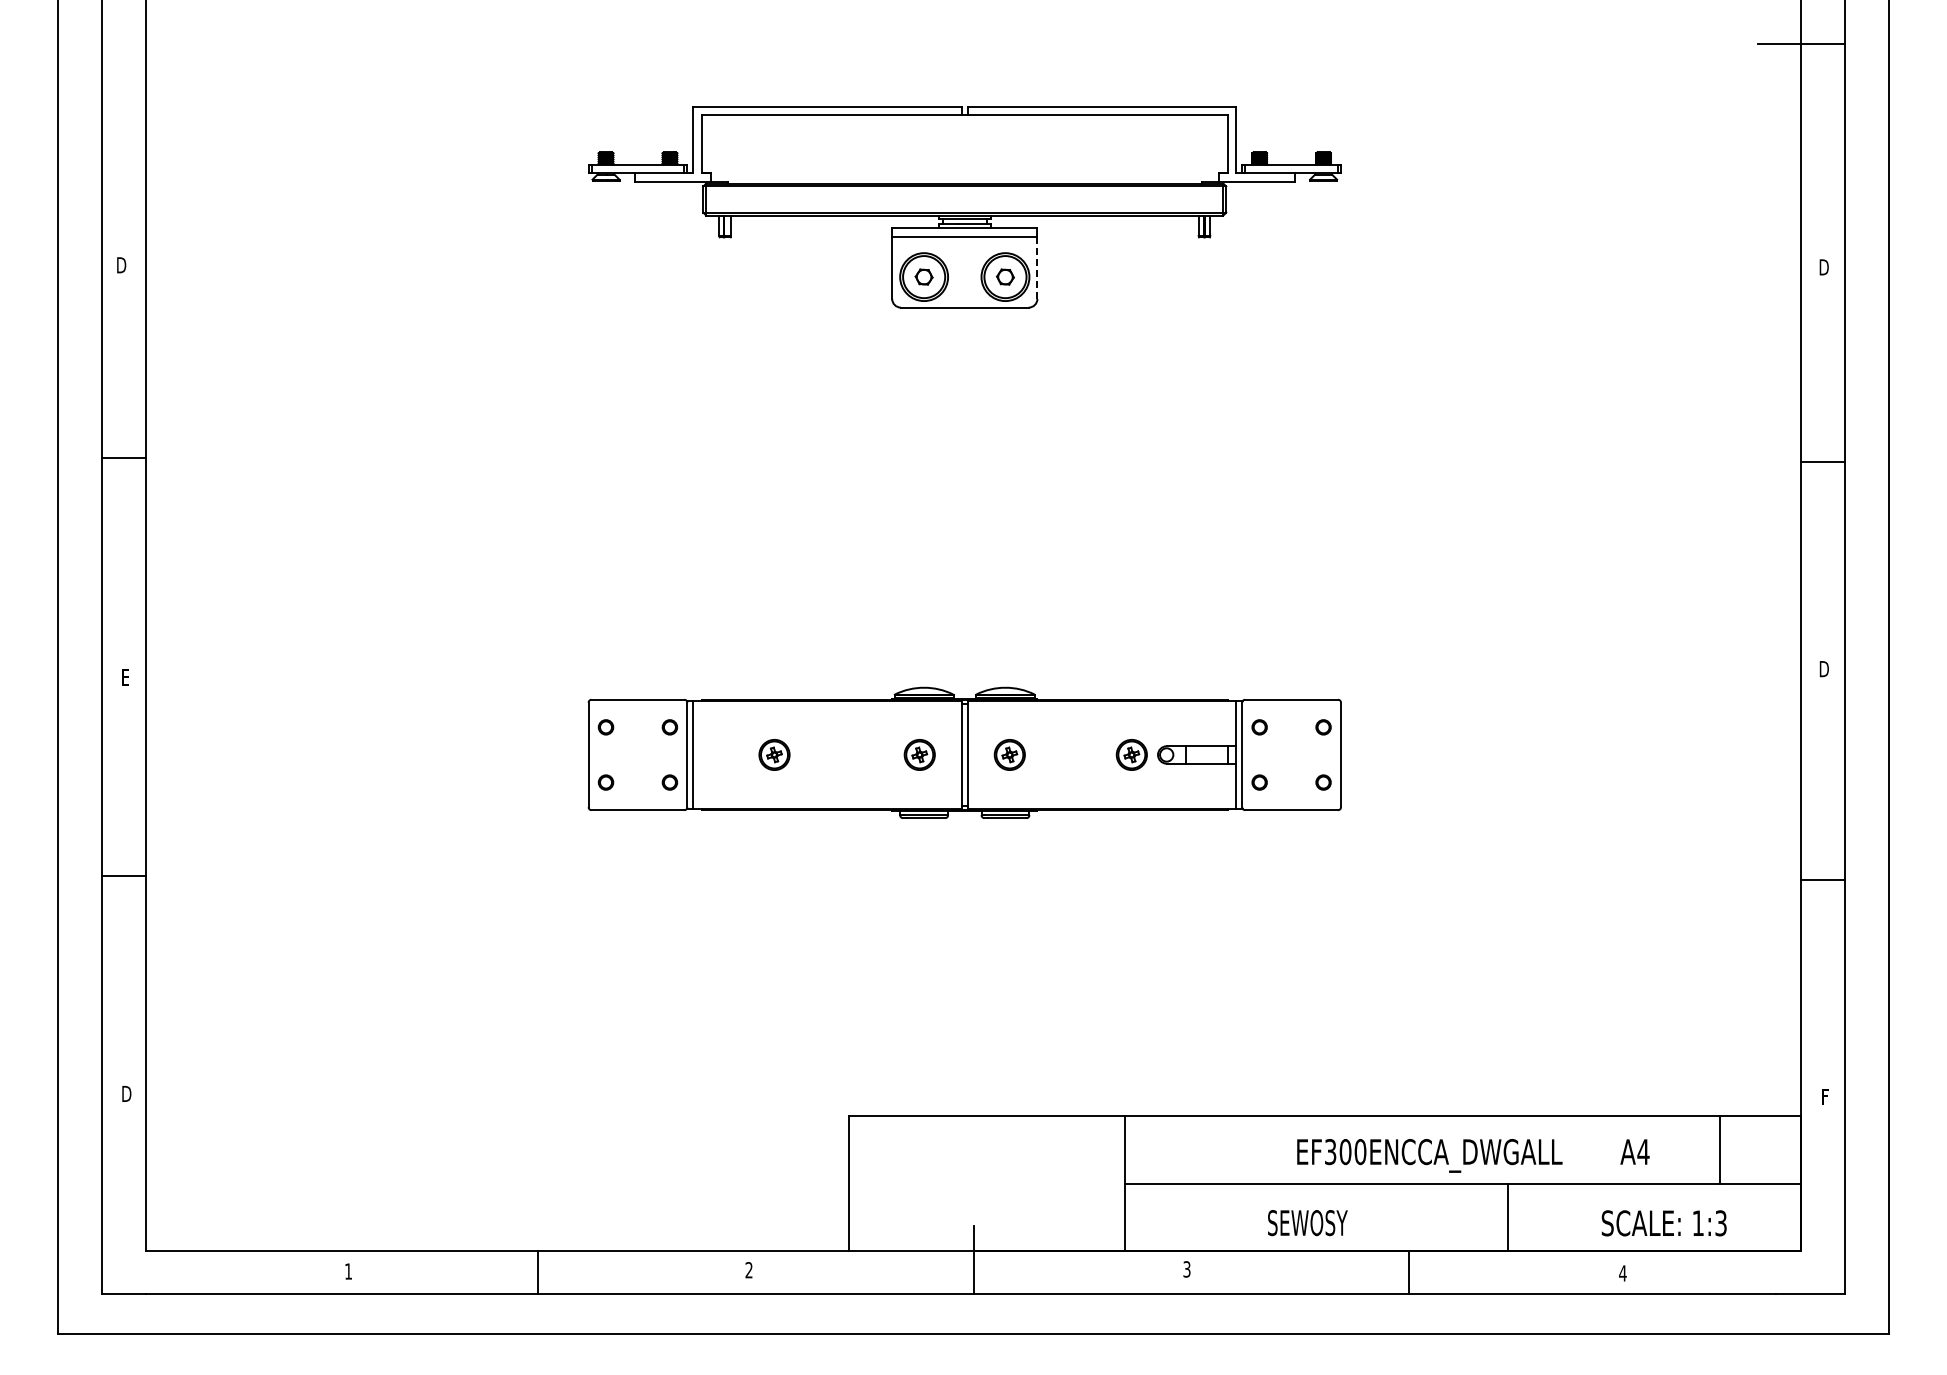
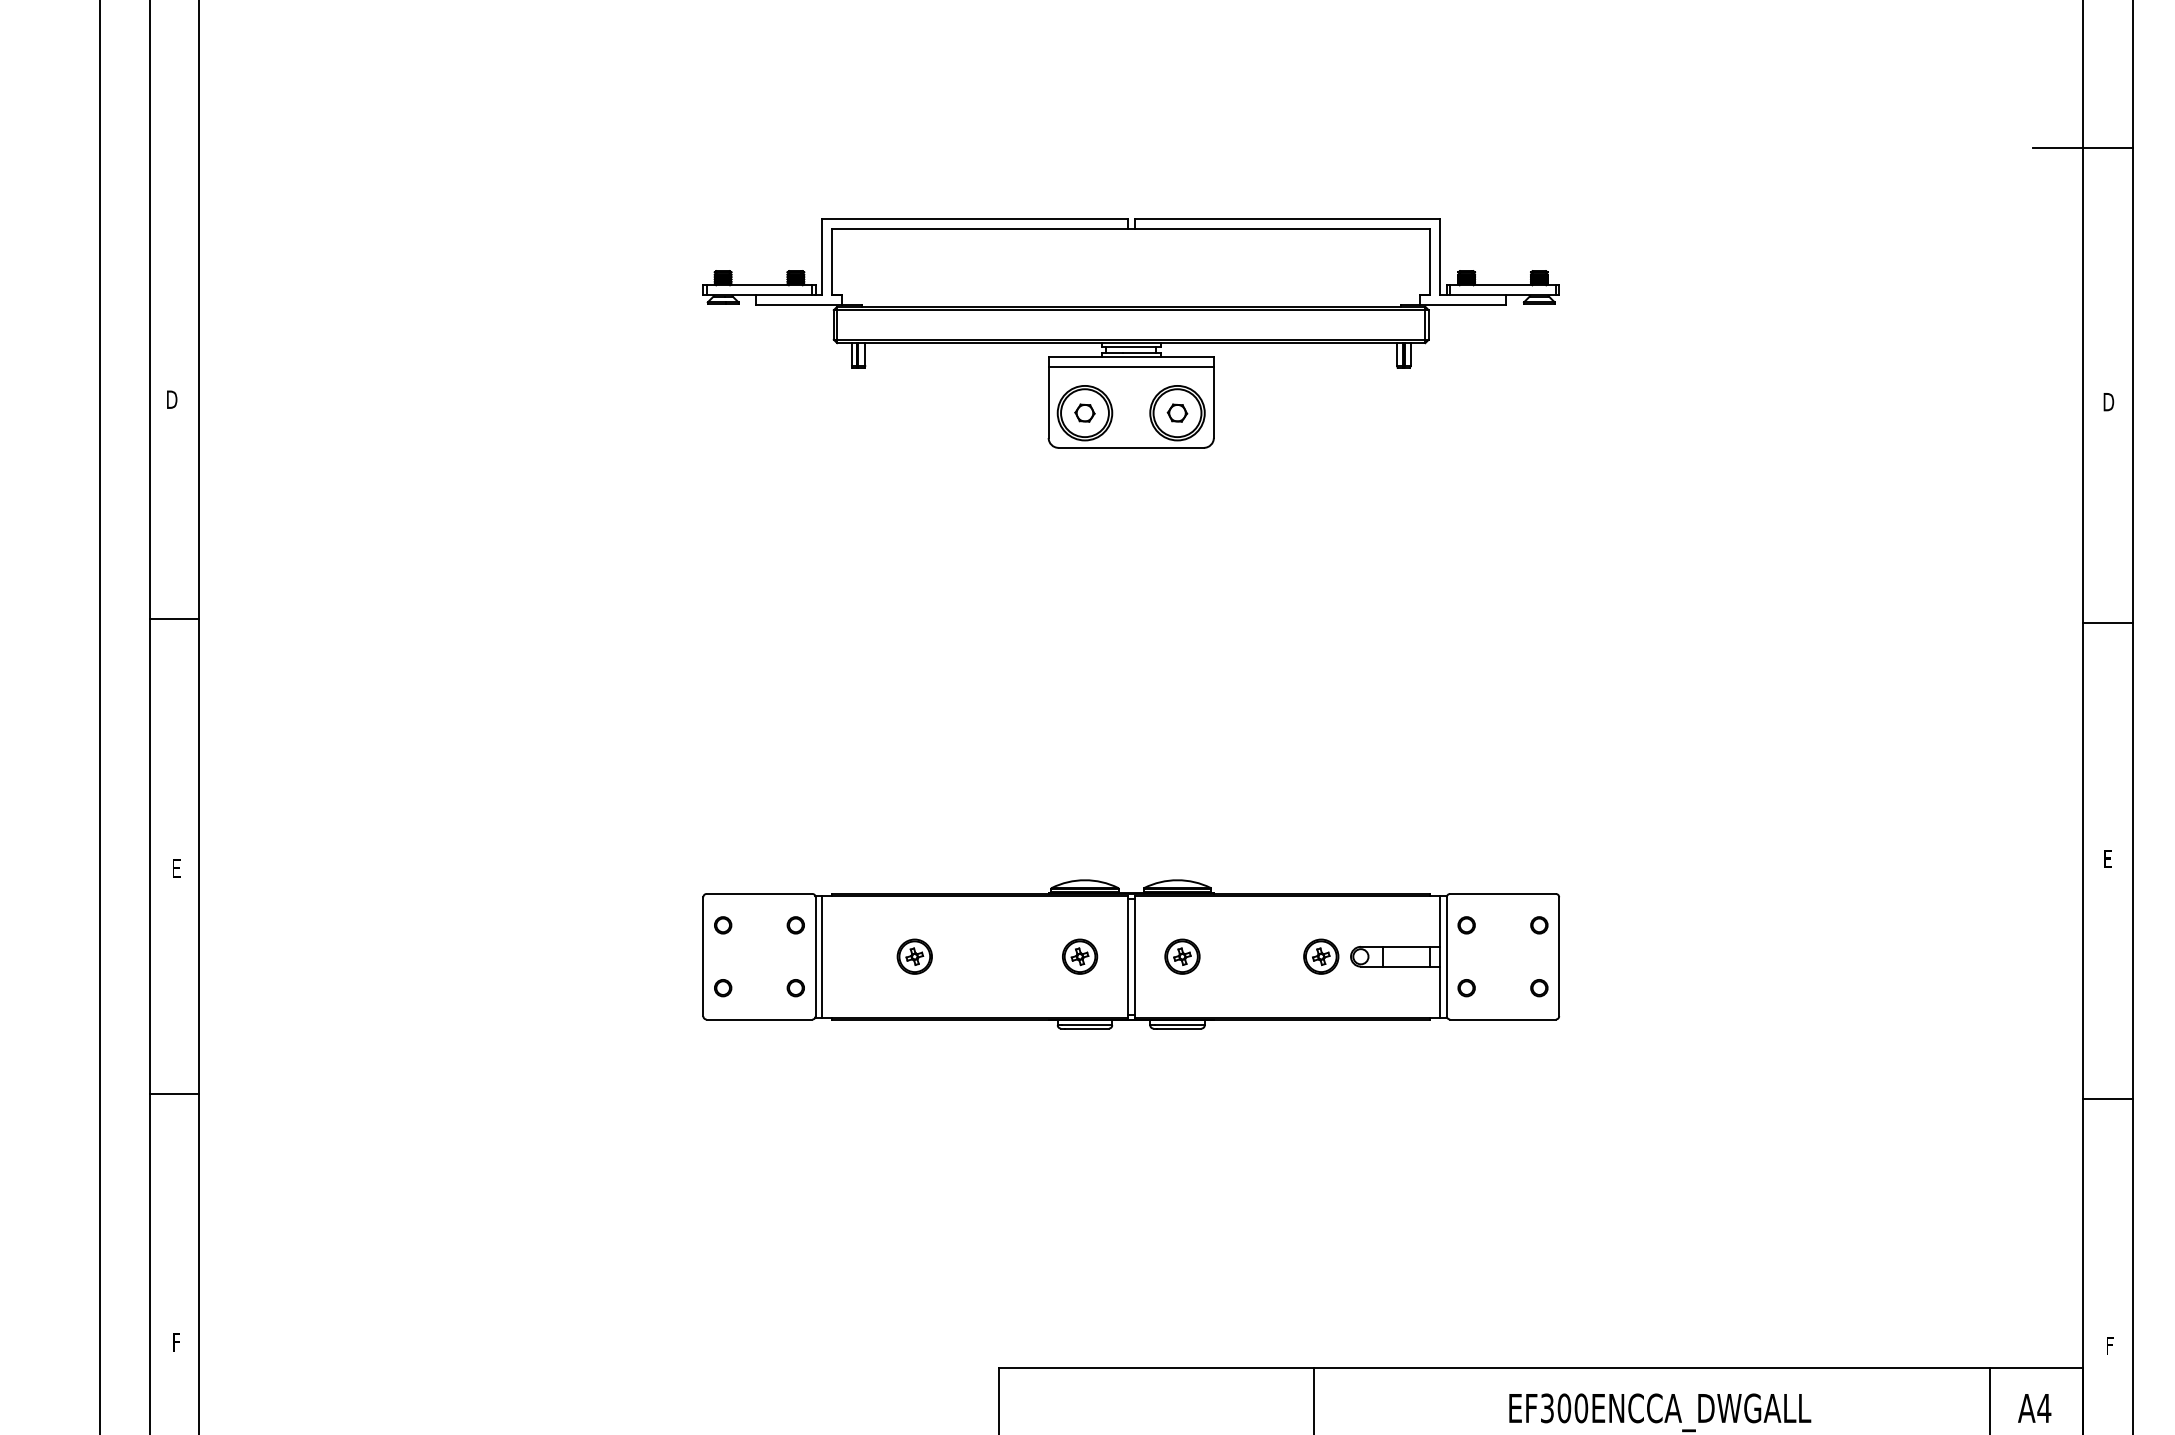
line: (1037, 267) -> (1213, 402), dashed -> solid
text: (1823, 669) -> (2108, 859), D -> E
text: (126, 1093) -> (177, 1341), D -> F
text: (1634, 1151) -> (2034, 1407), moved

